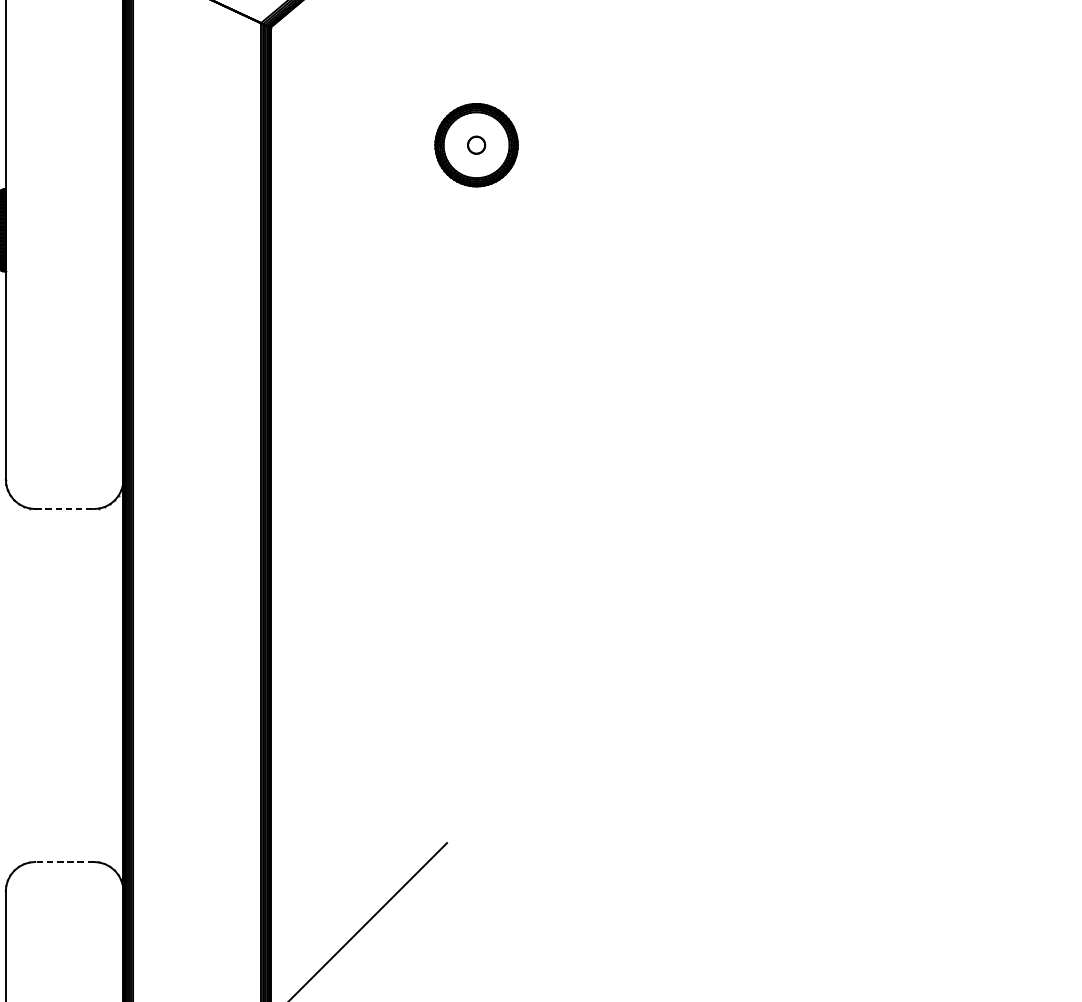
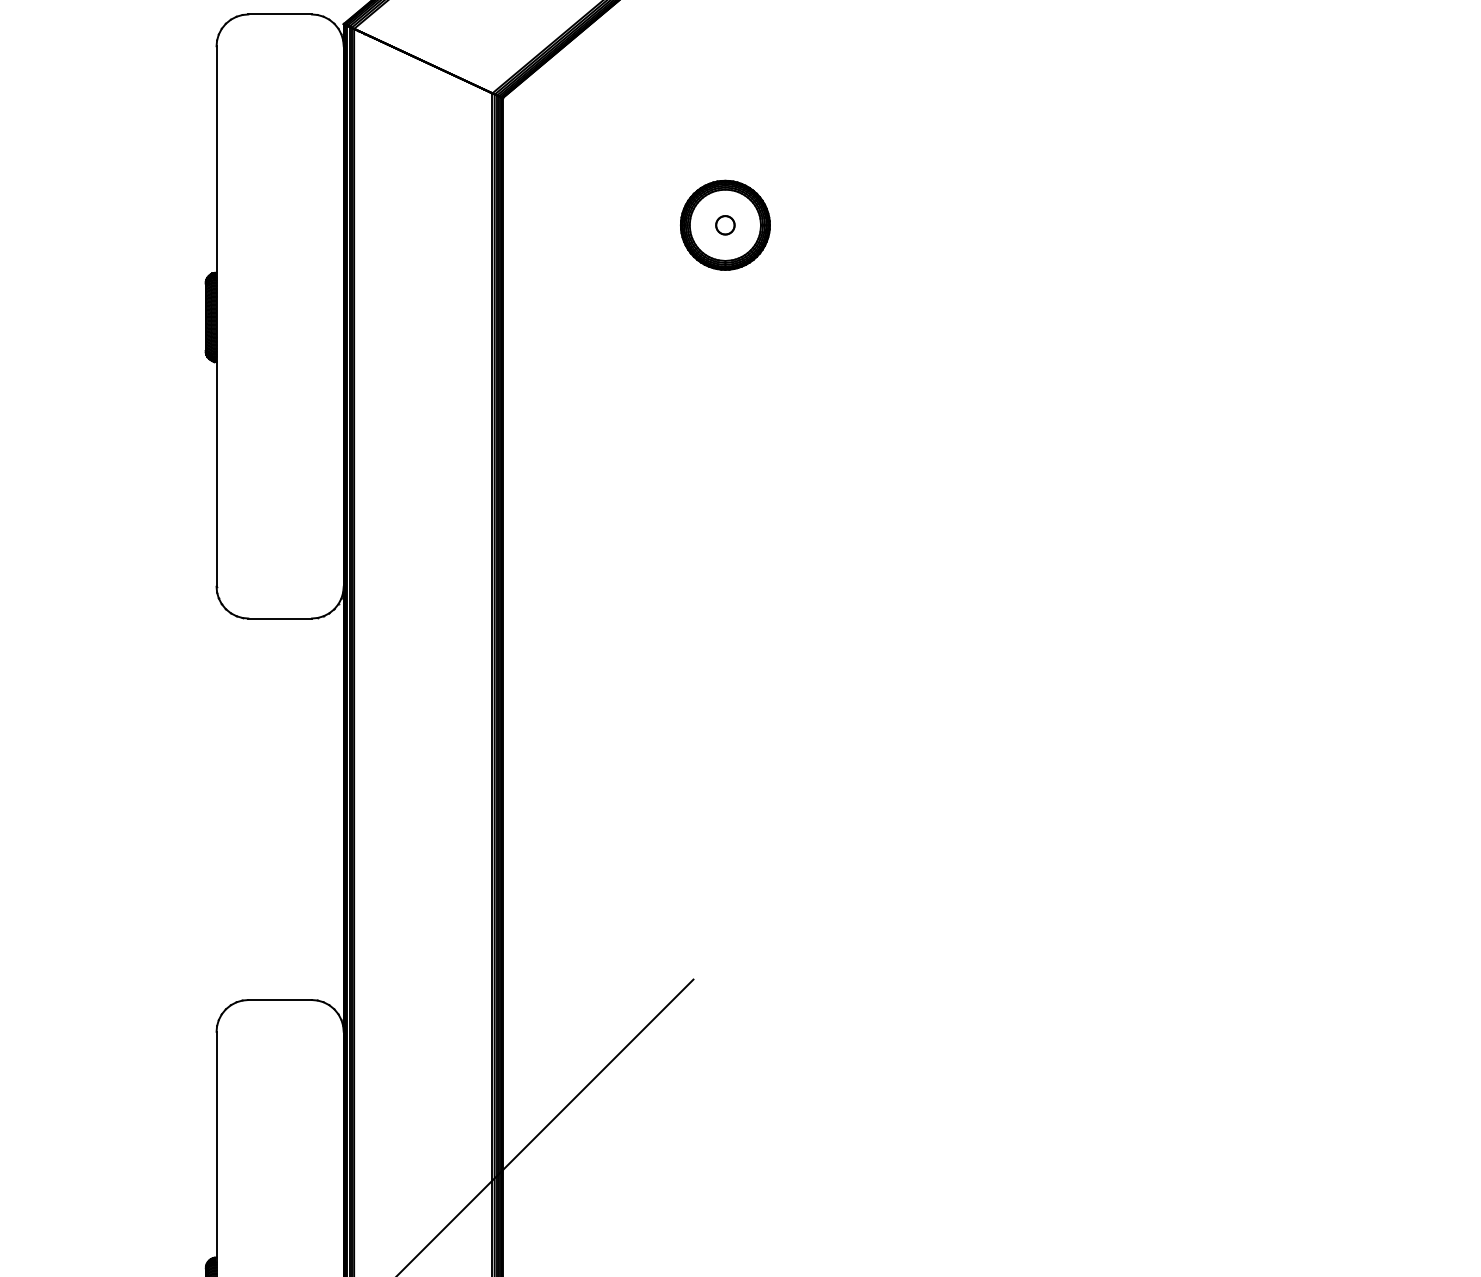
line: (64, 509) -> (280, 618), dashed -> solid
line: (64, 862) -> (280, 1000), dashed -> solid

